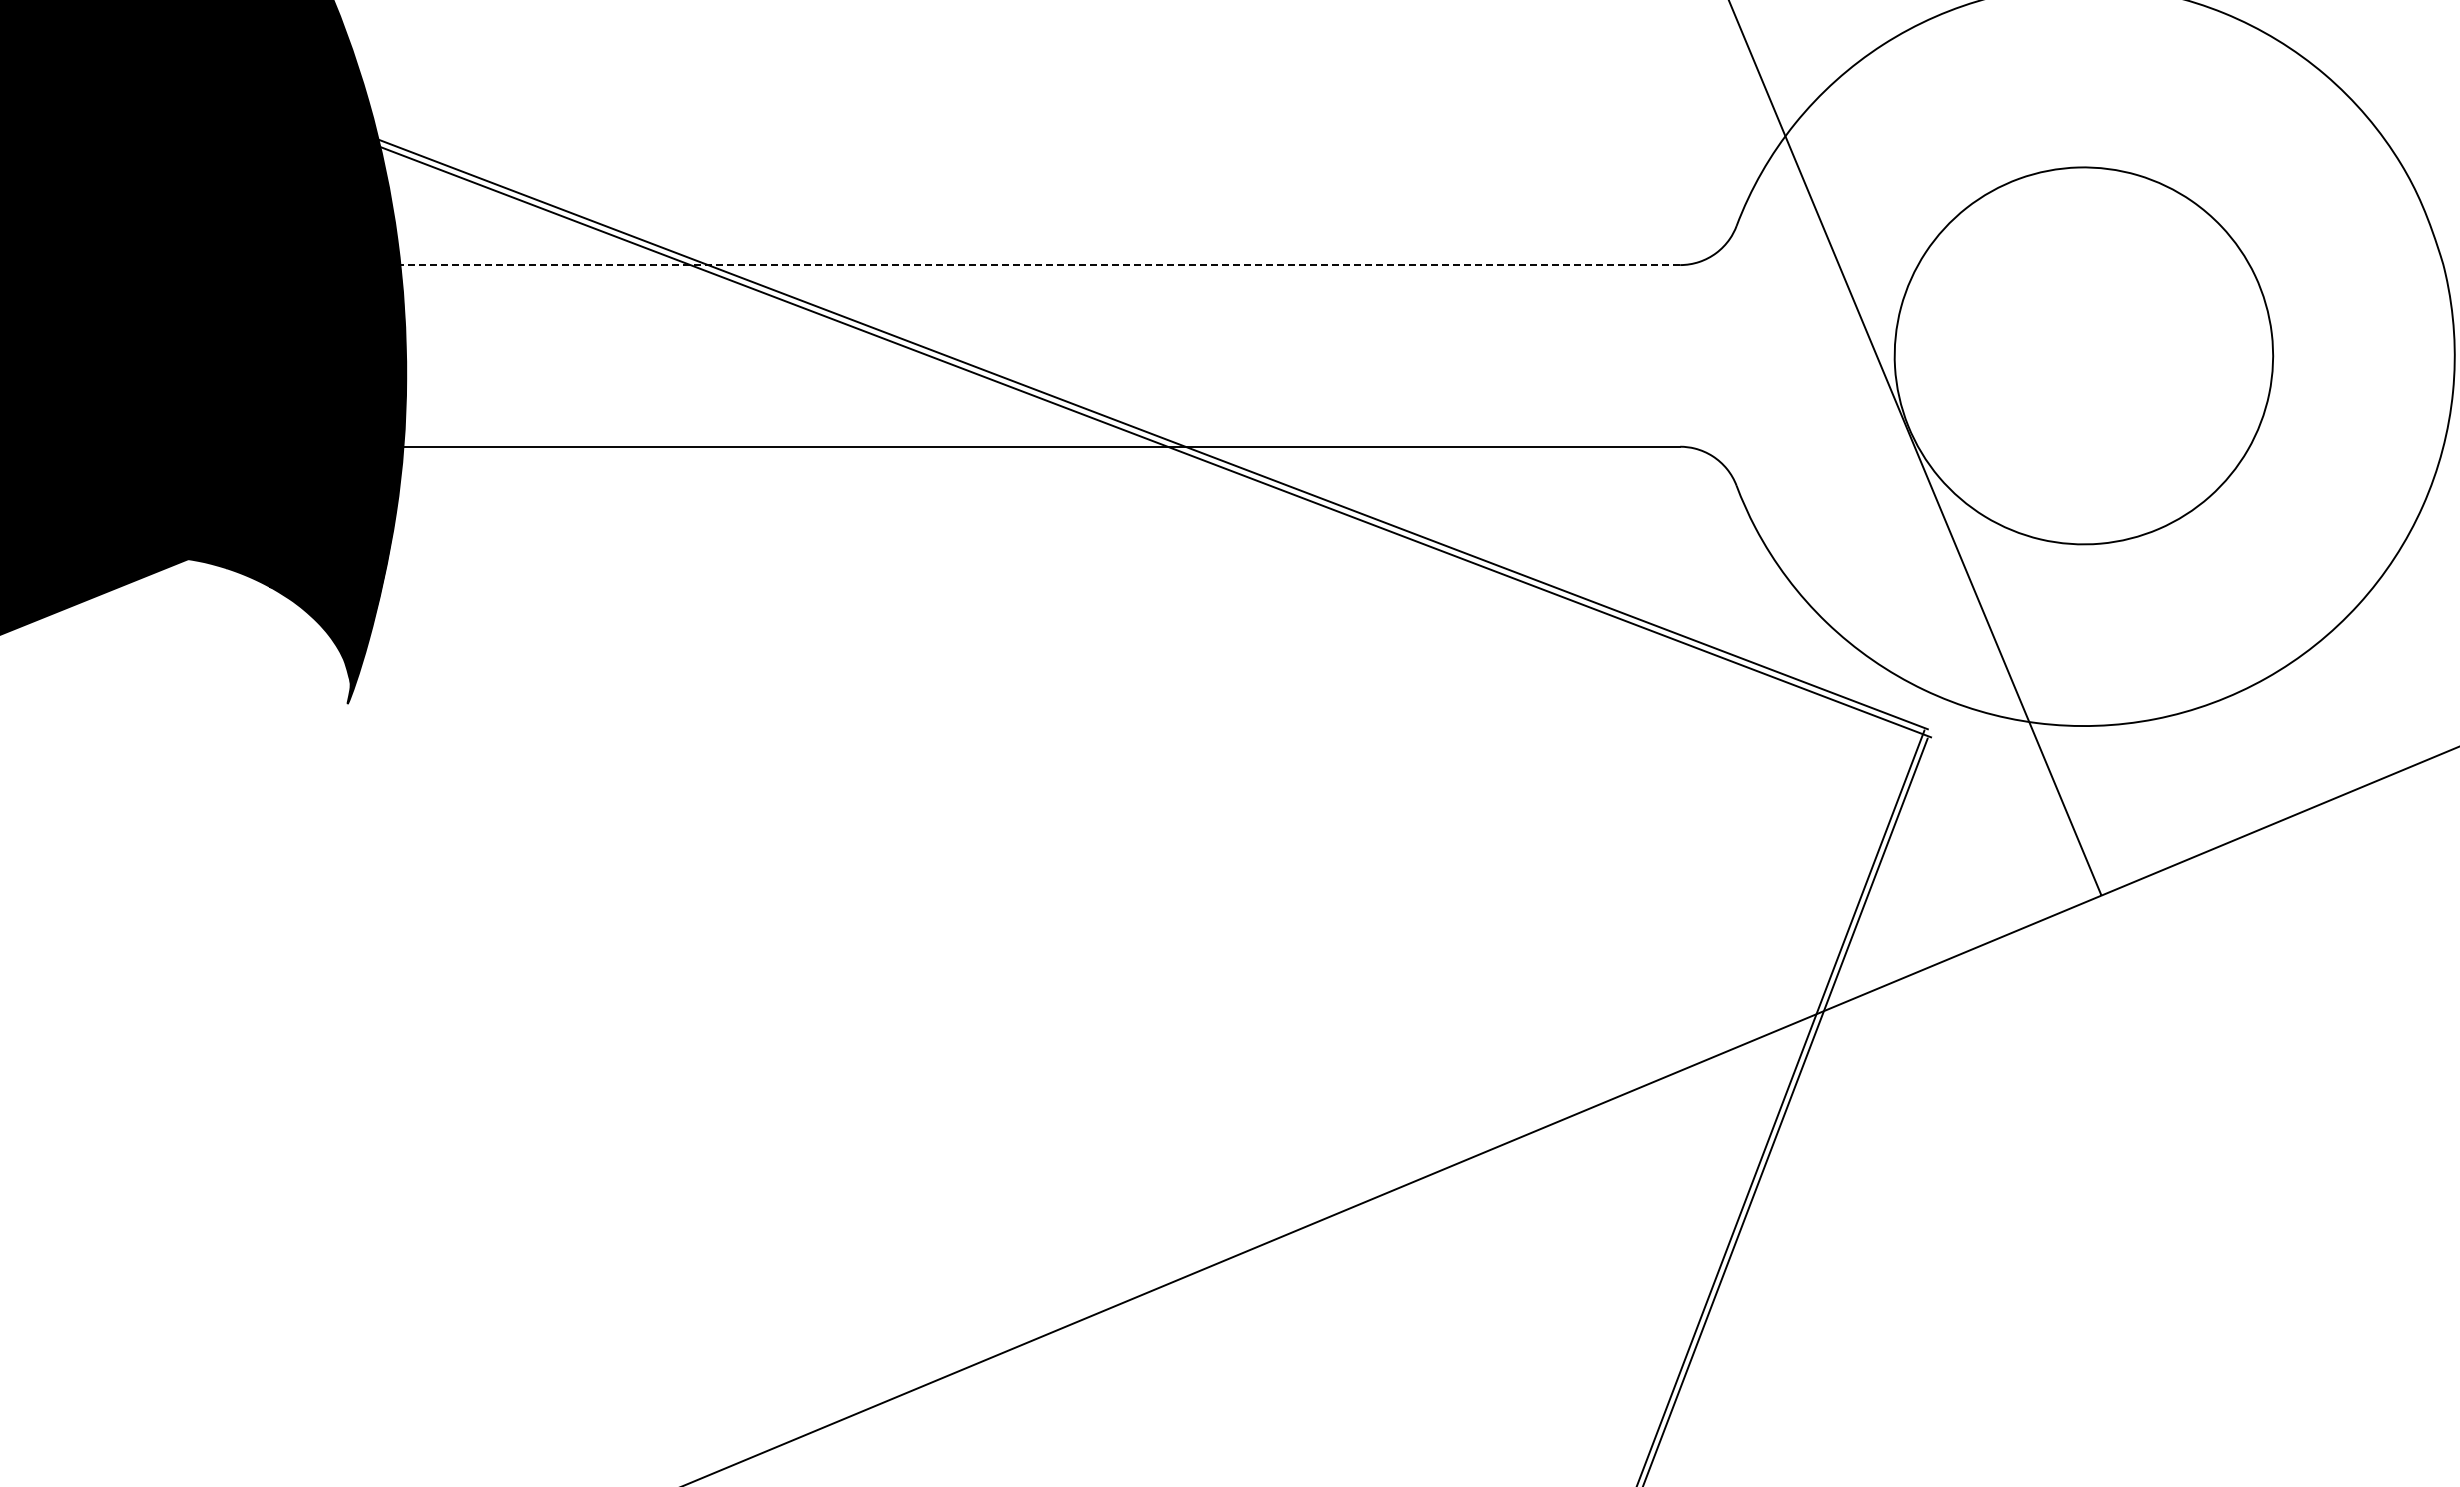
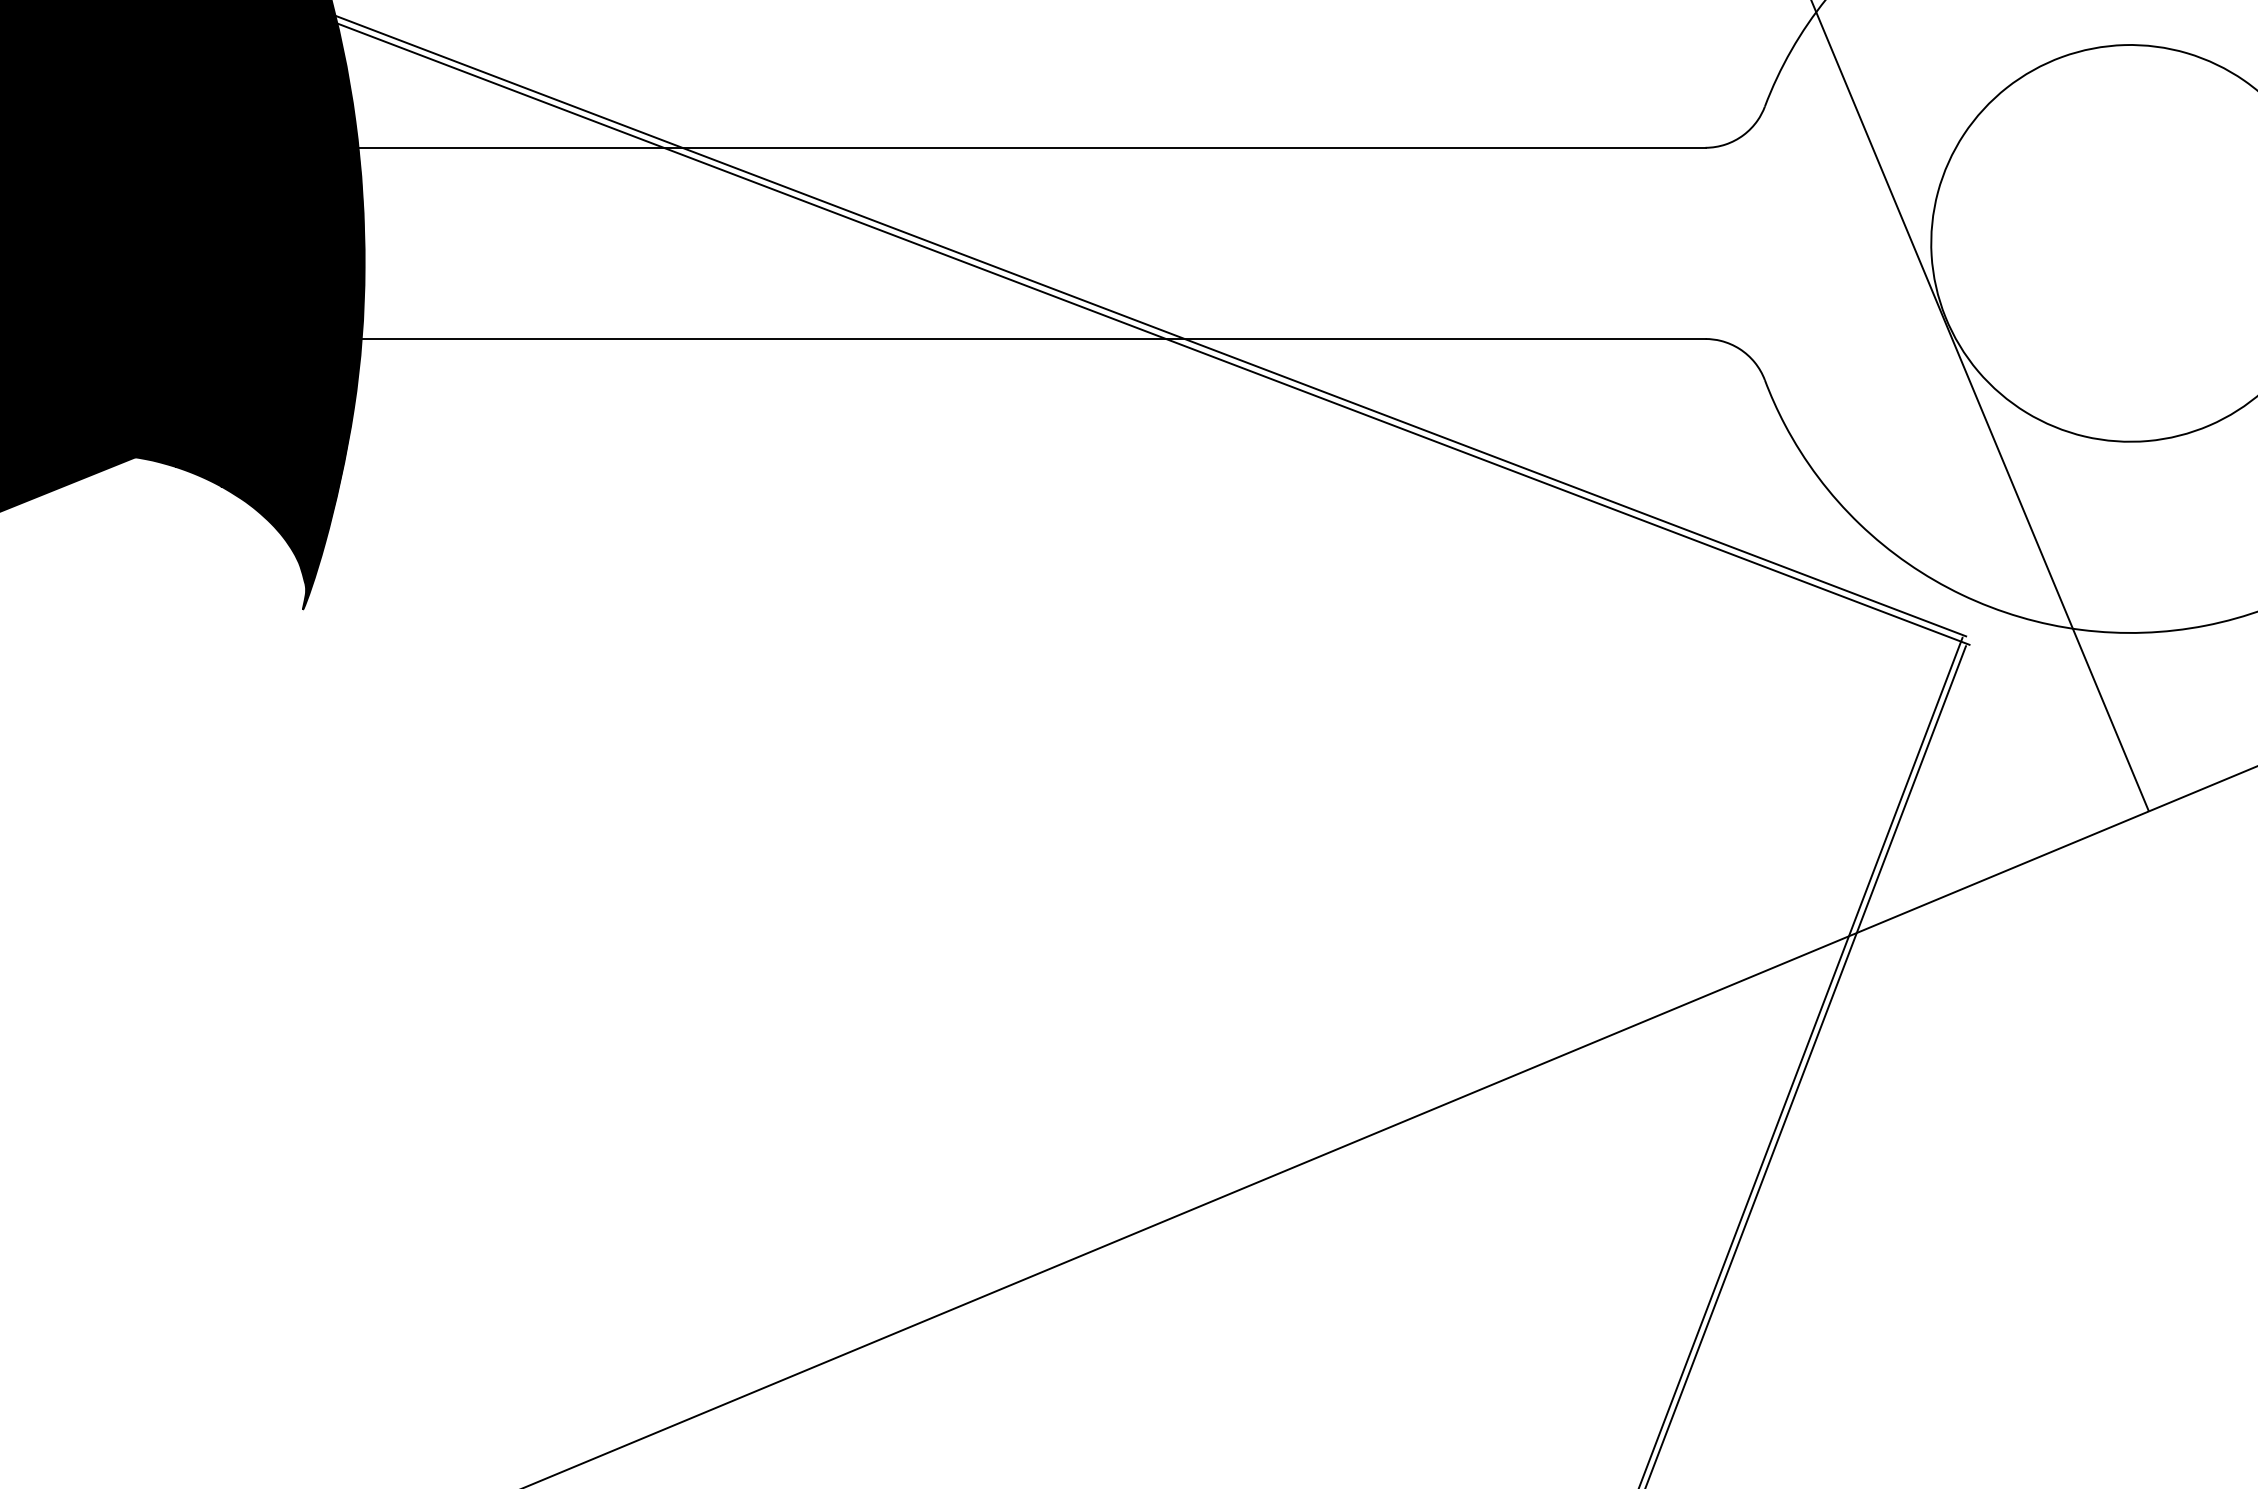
line: (1037, 265) -> (1029, 148), dashed -> solid

